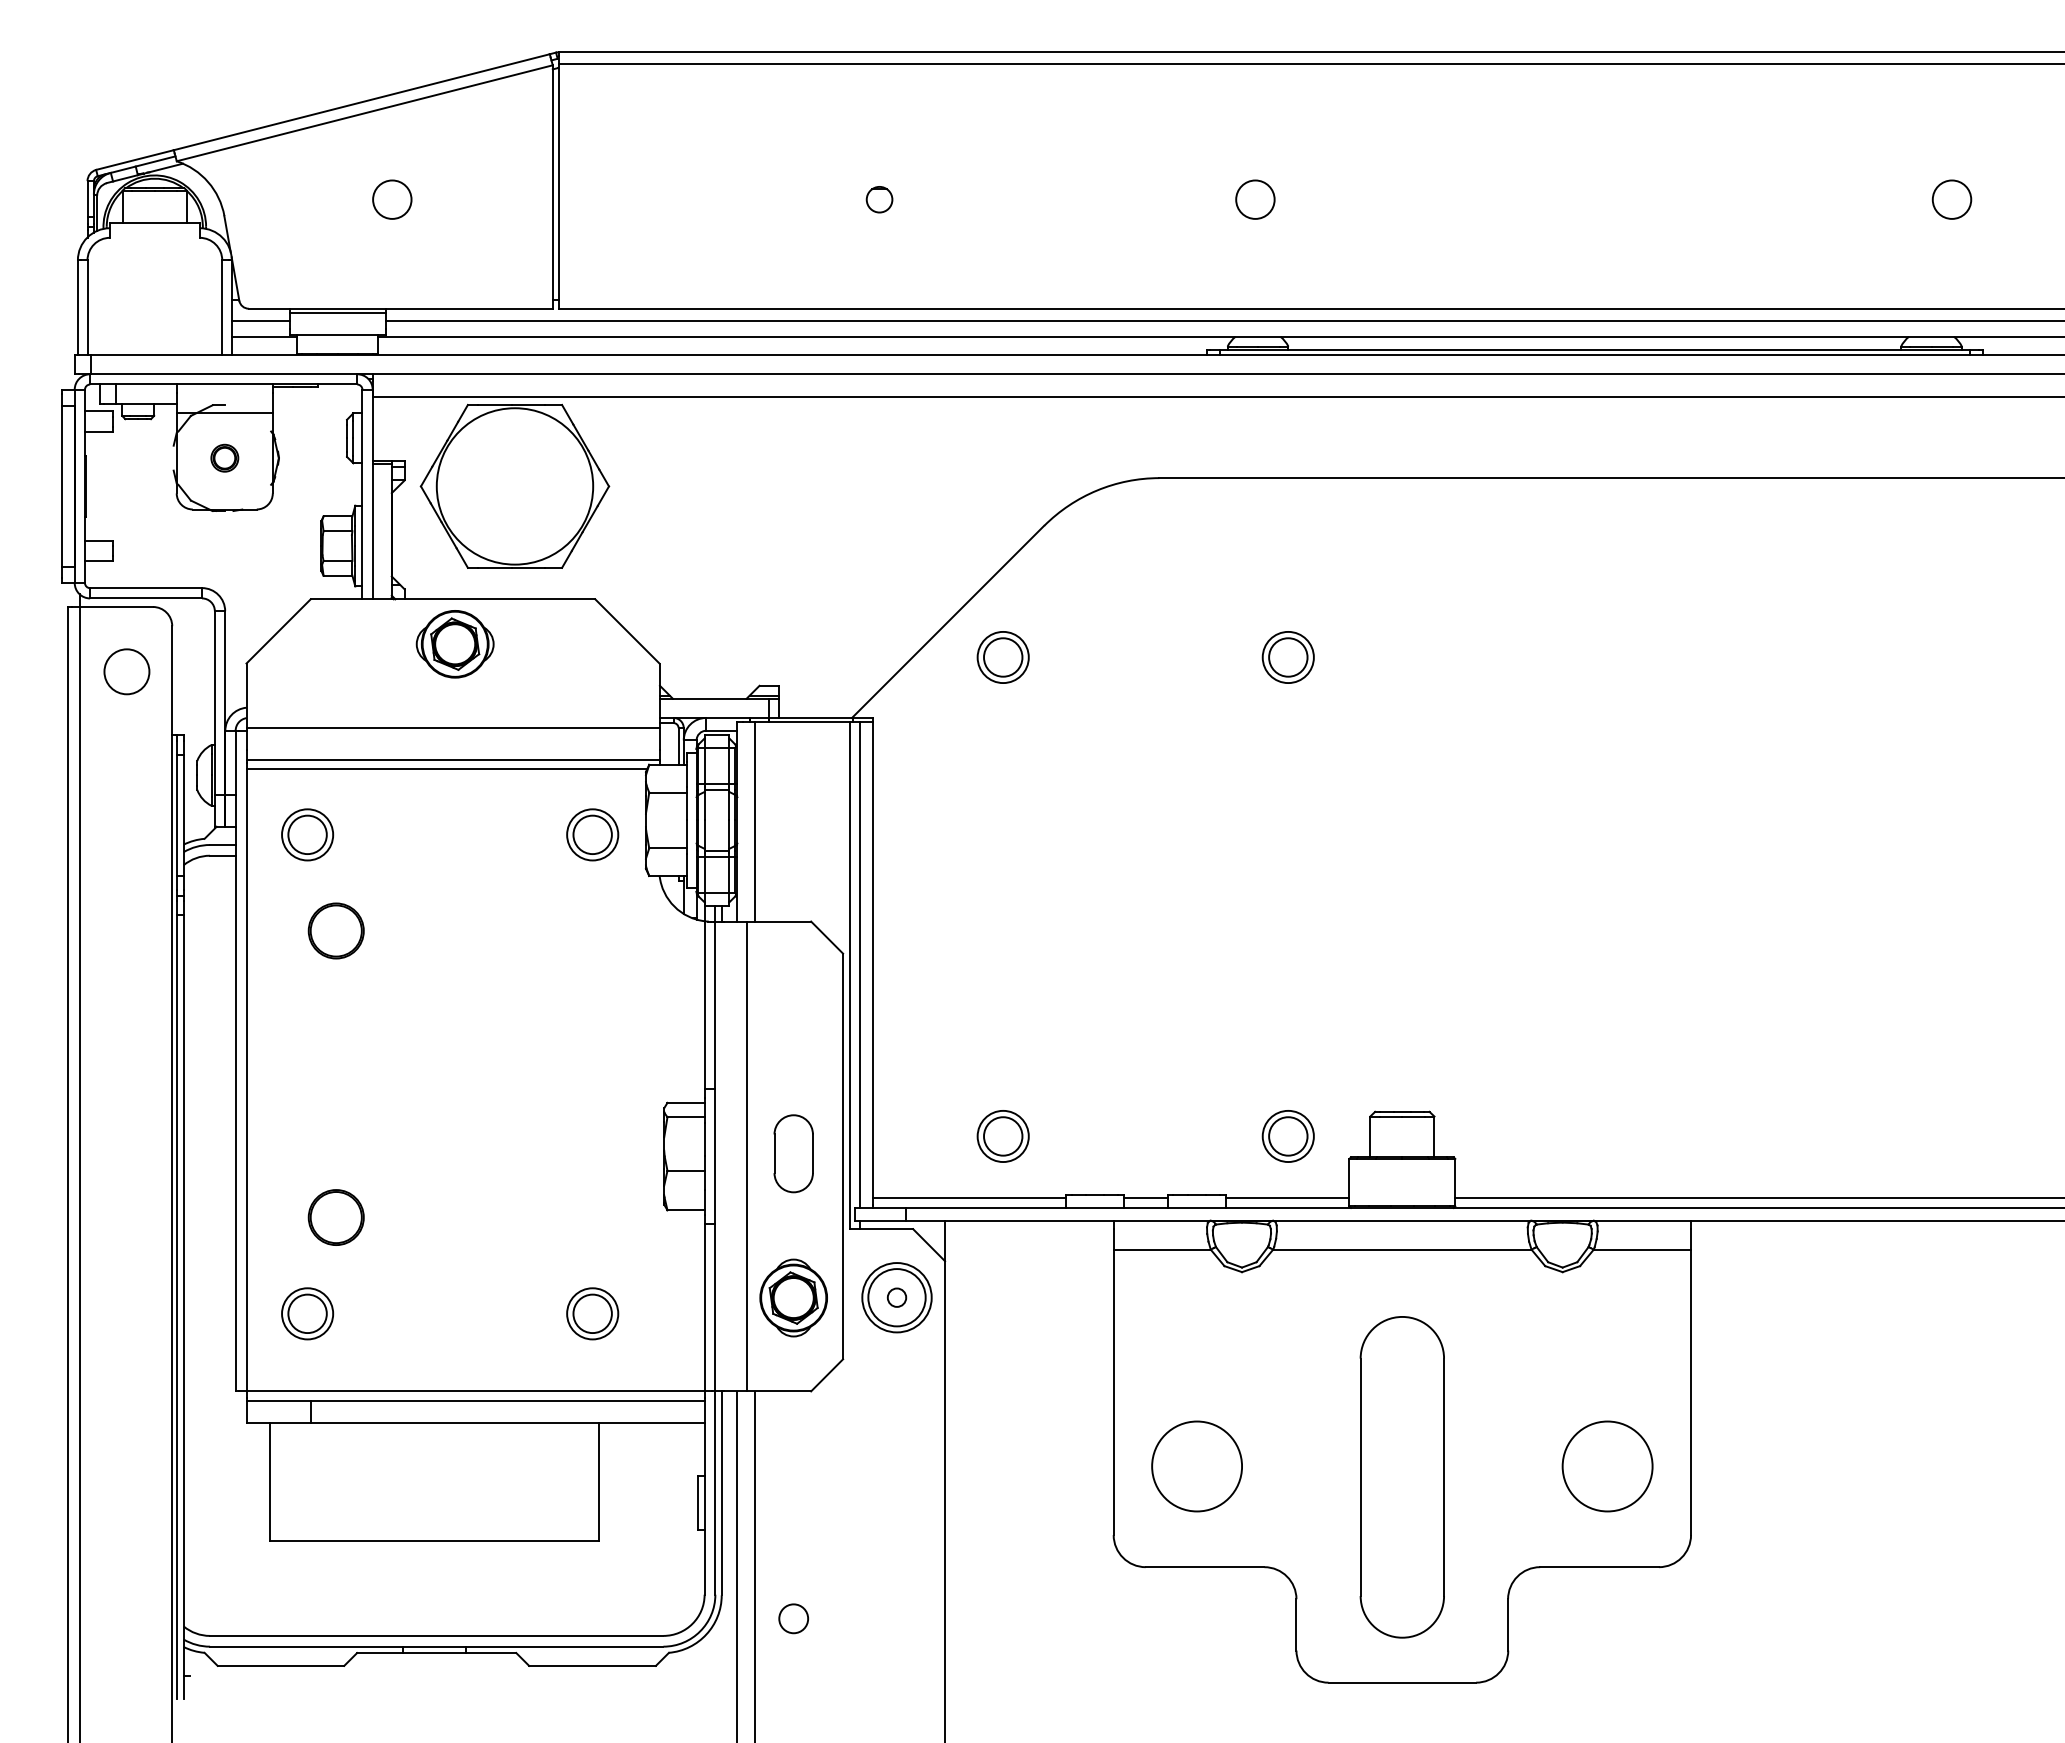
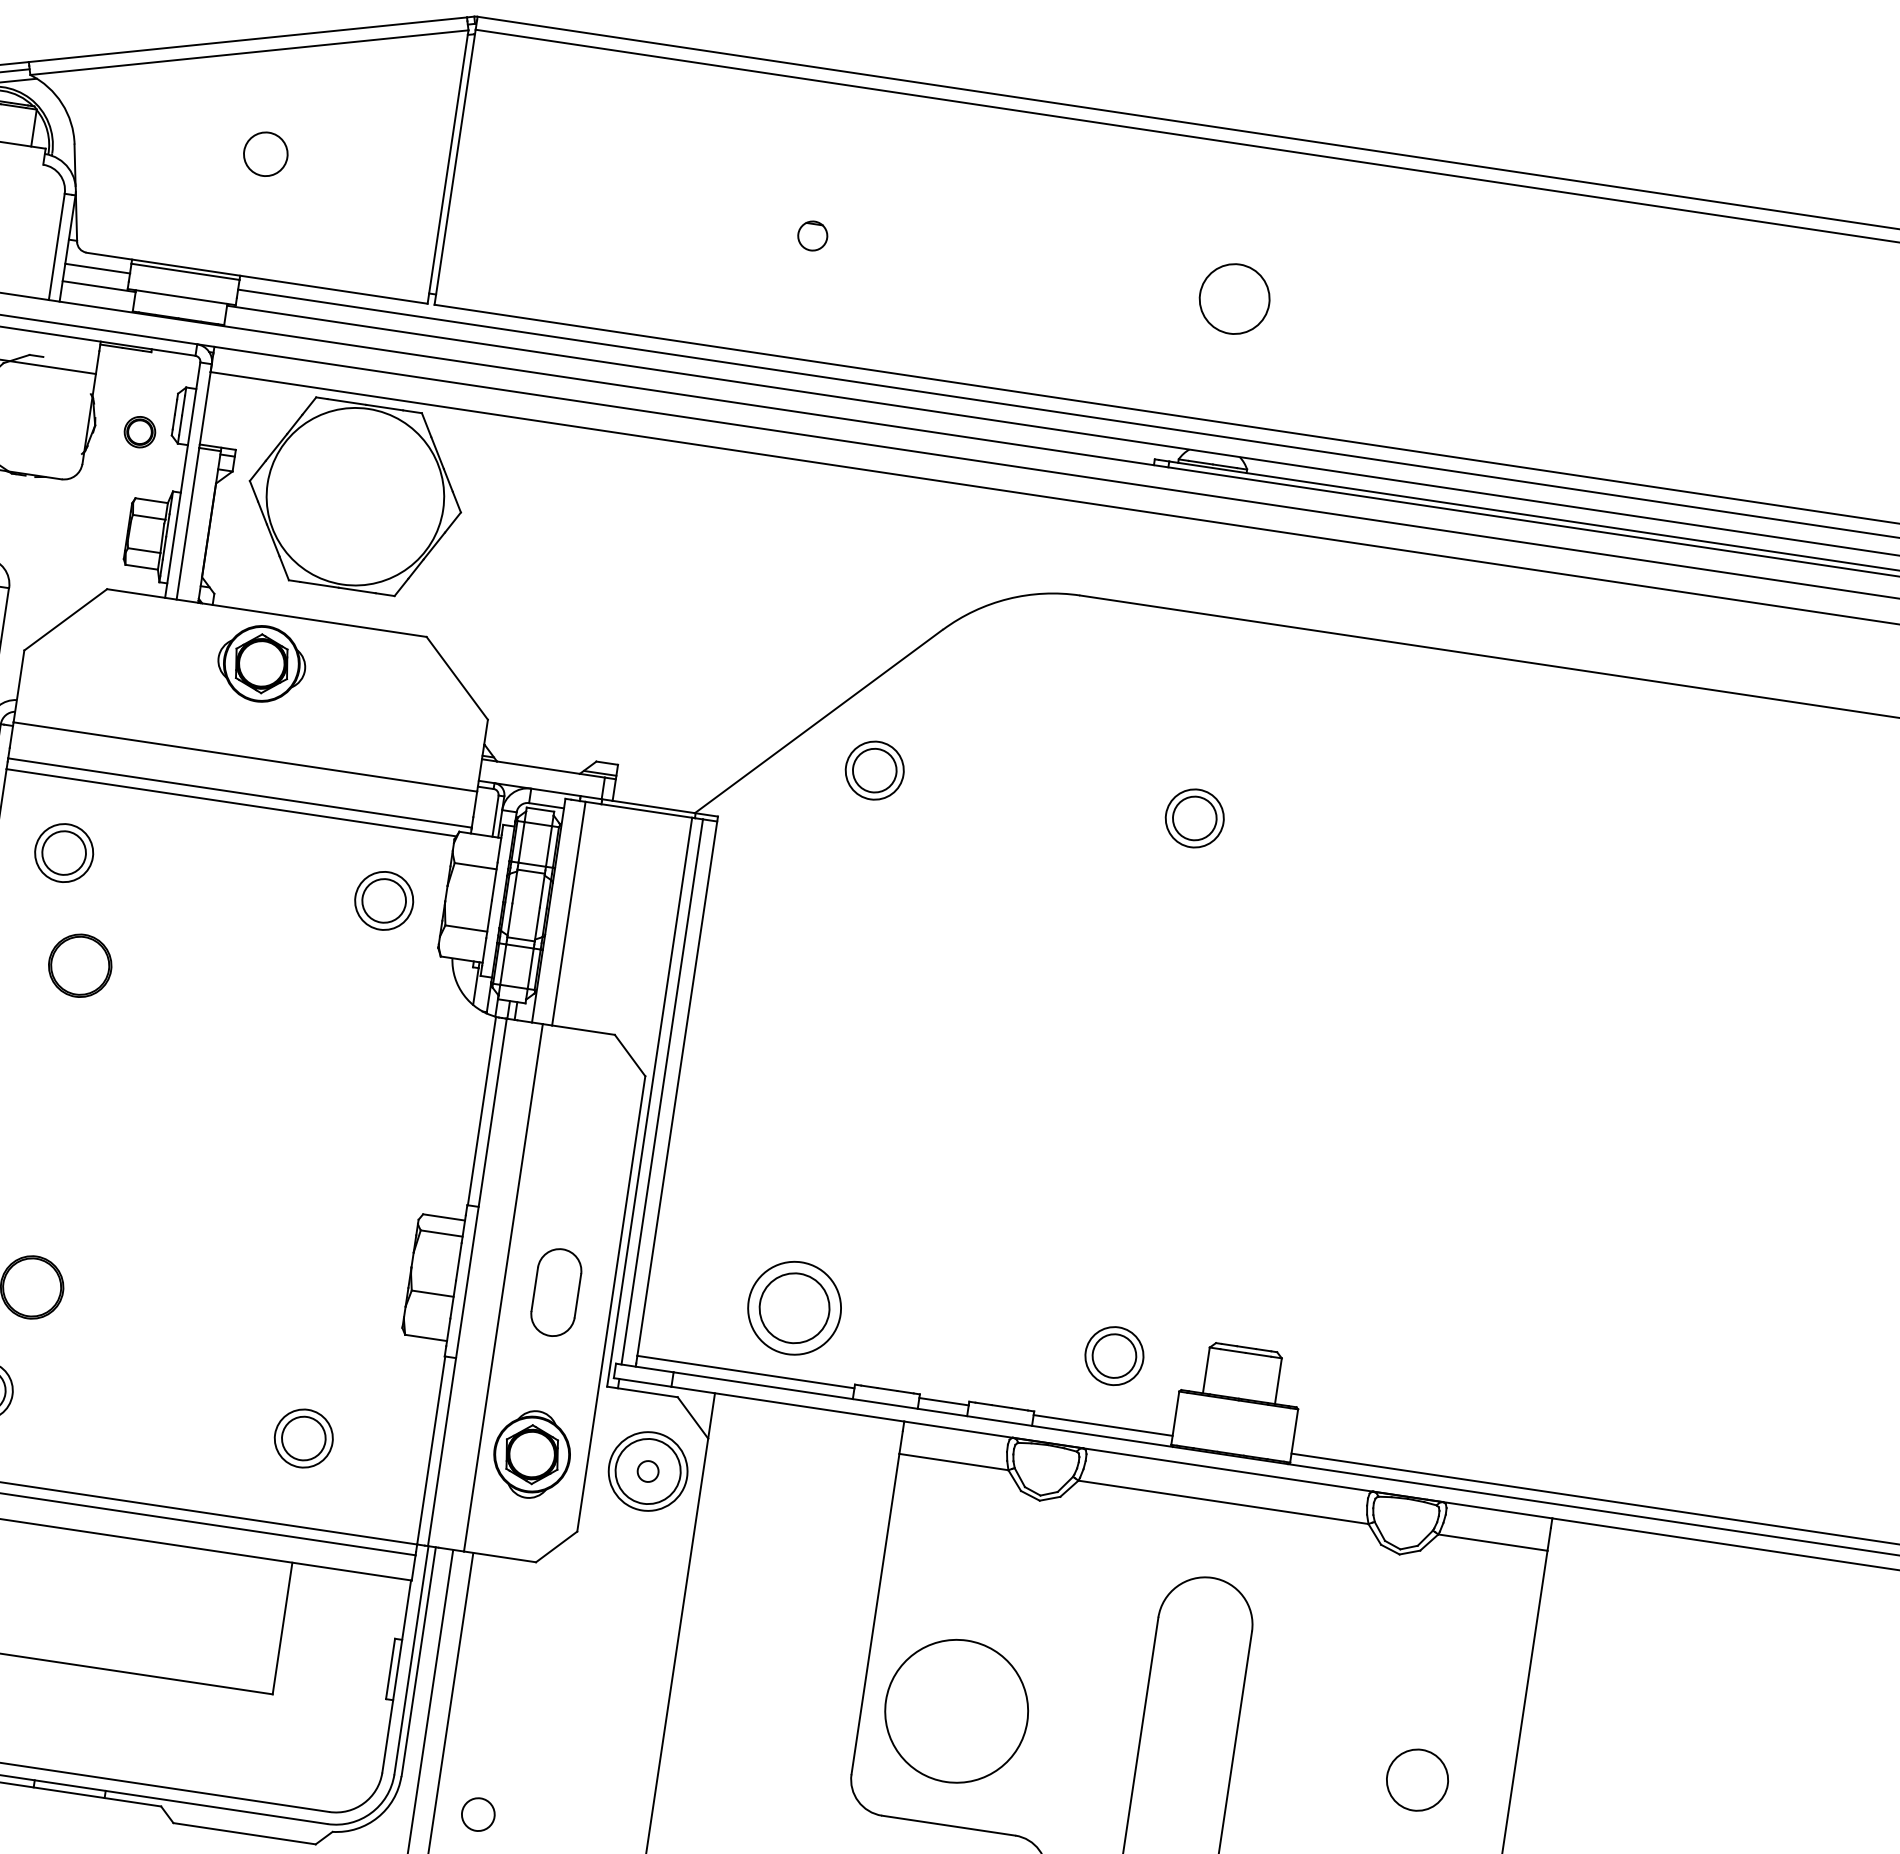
circle: (1255, 199) -> (1234, 298), size x1.6
part: (224, 457) -> (139, 431), moved
part: (1002, 1136) -> (793, 1308), size x1.6
circle: (1197, 1466) -> (957, 1711), size x1.4
circle: (1607, 1466) -> (1417, 1780), size x0.6

